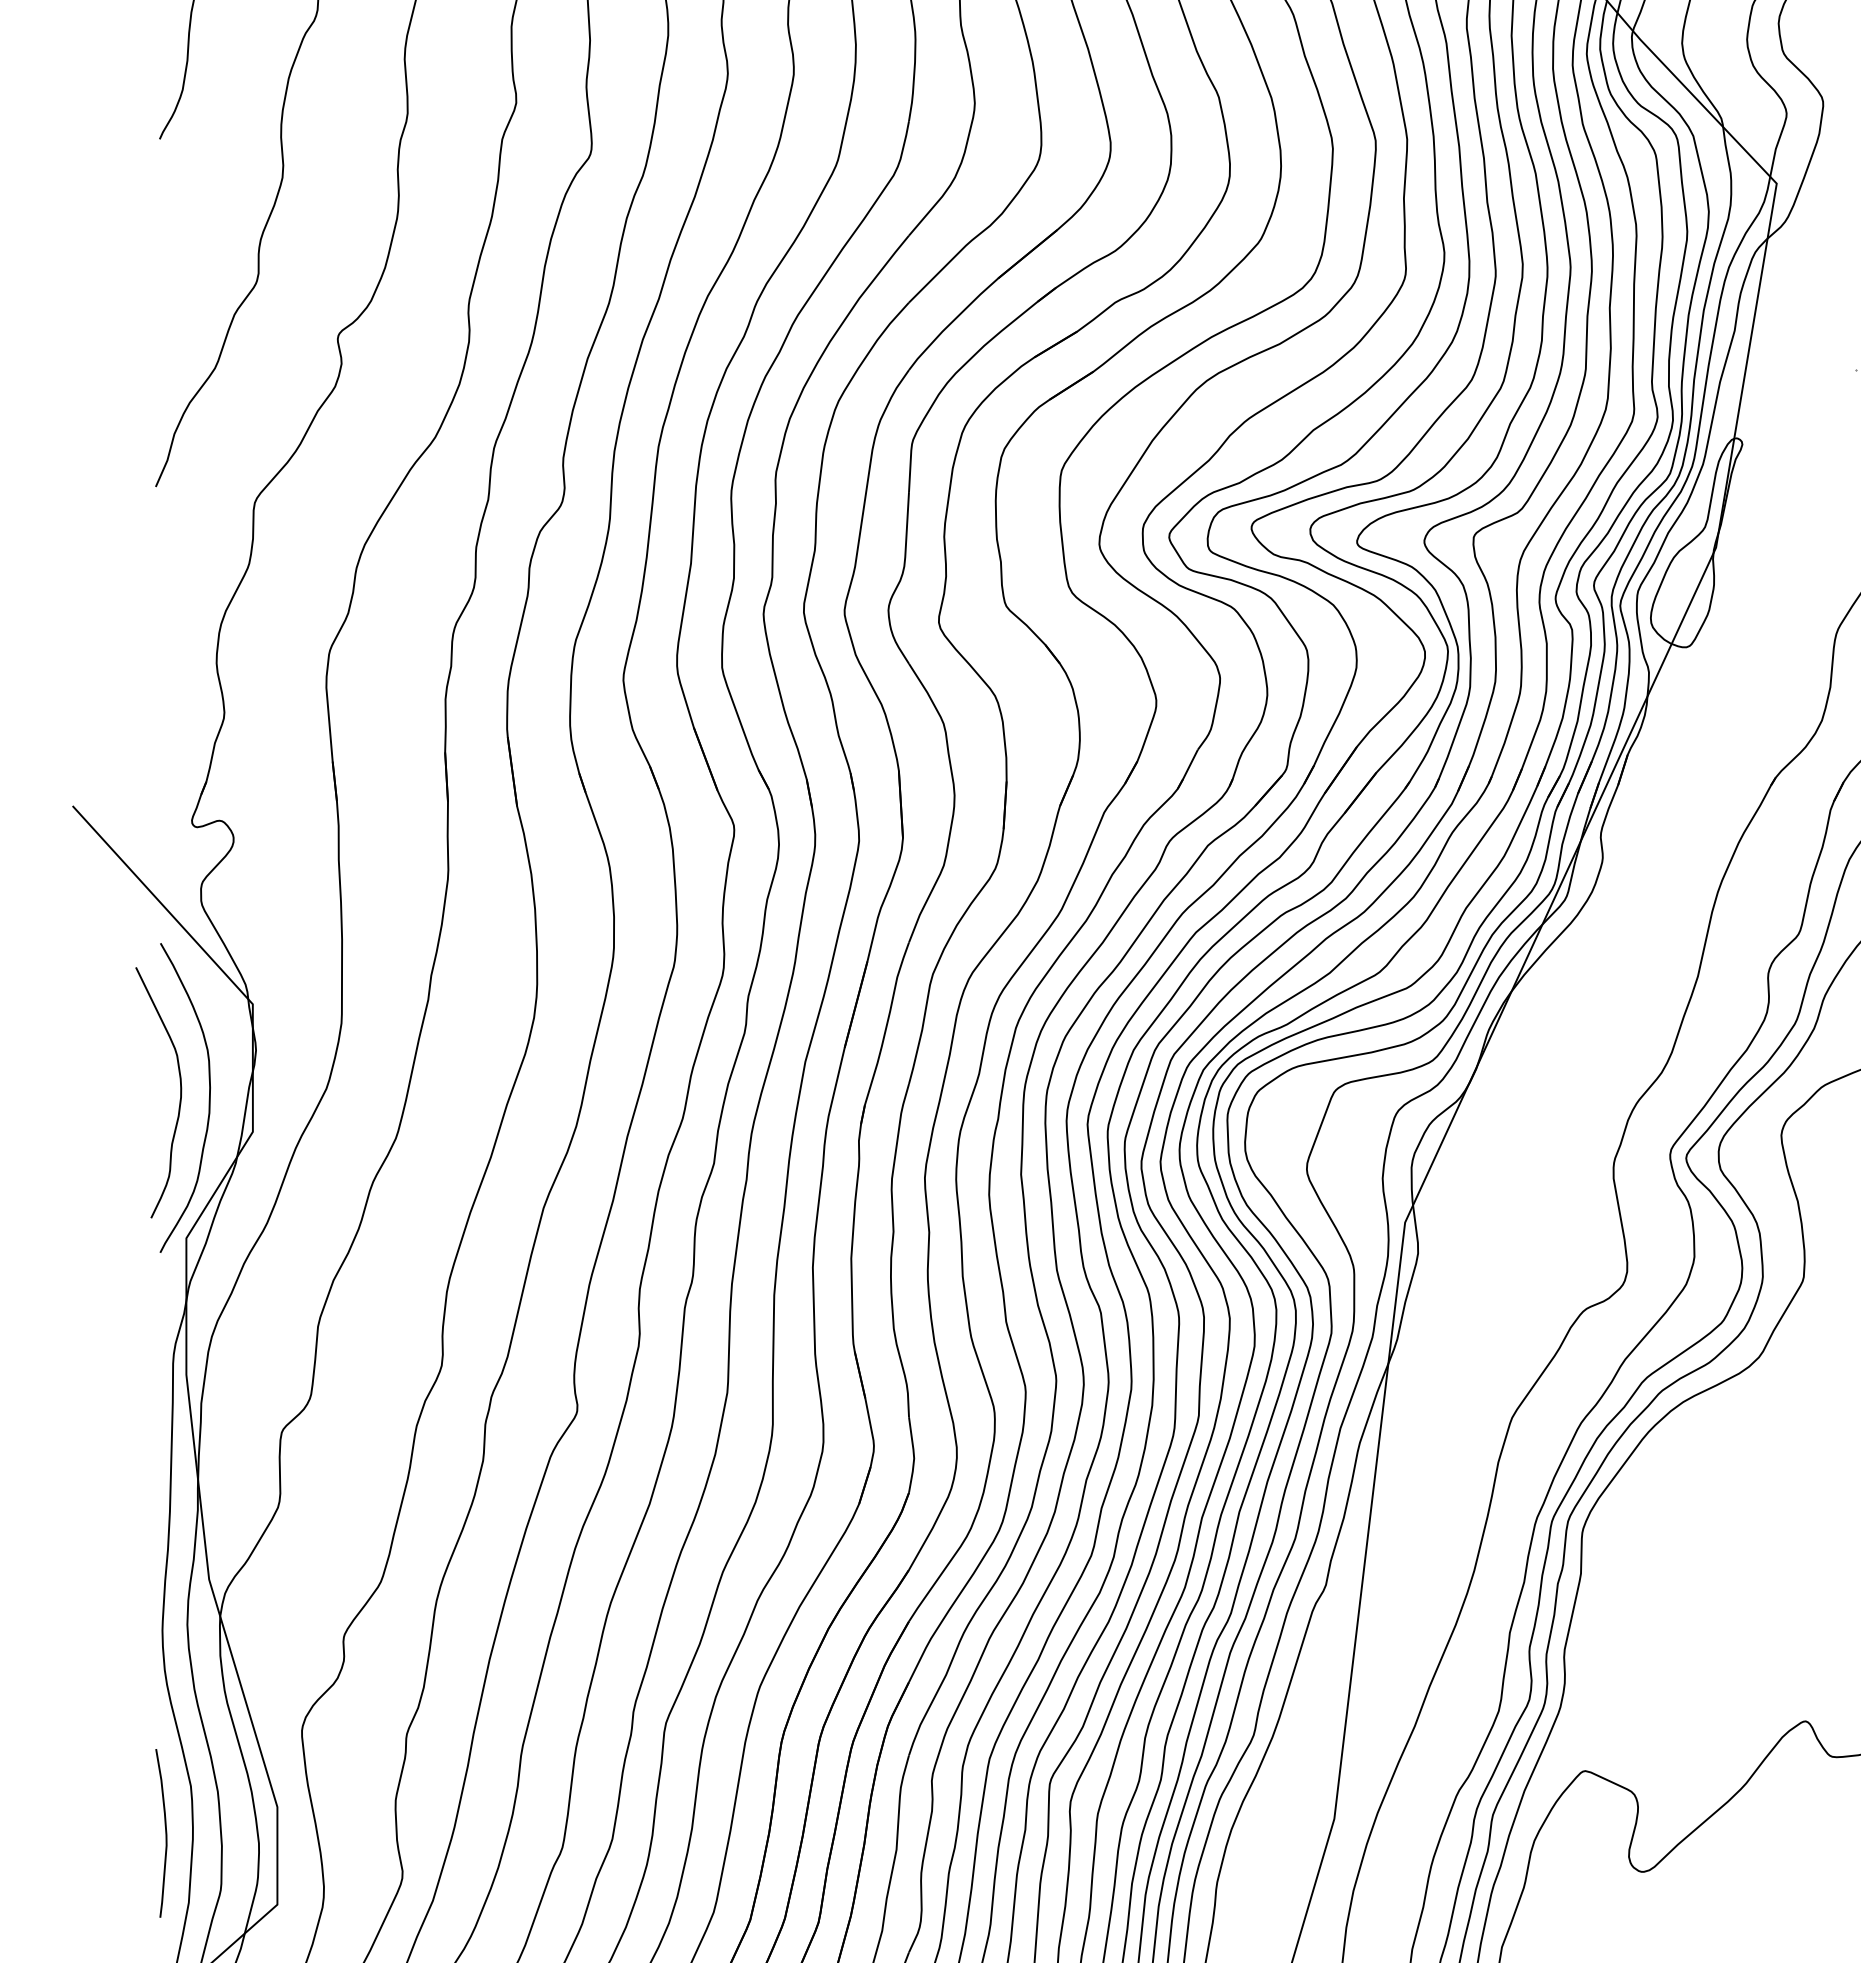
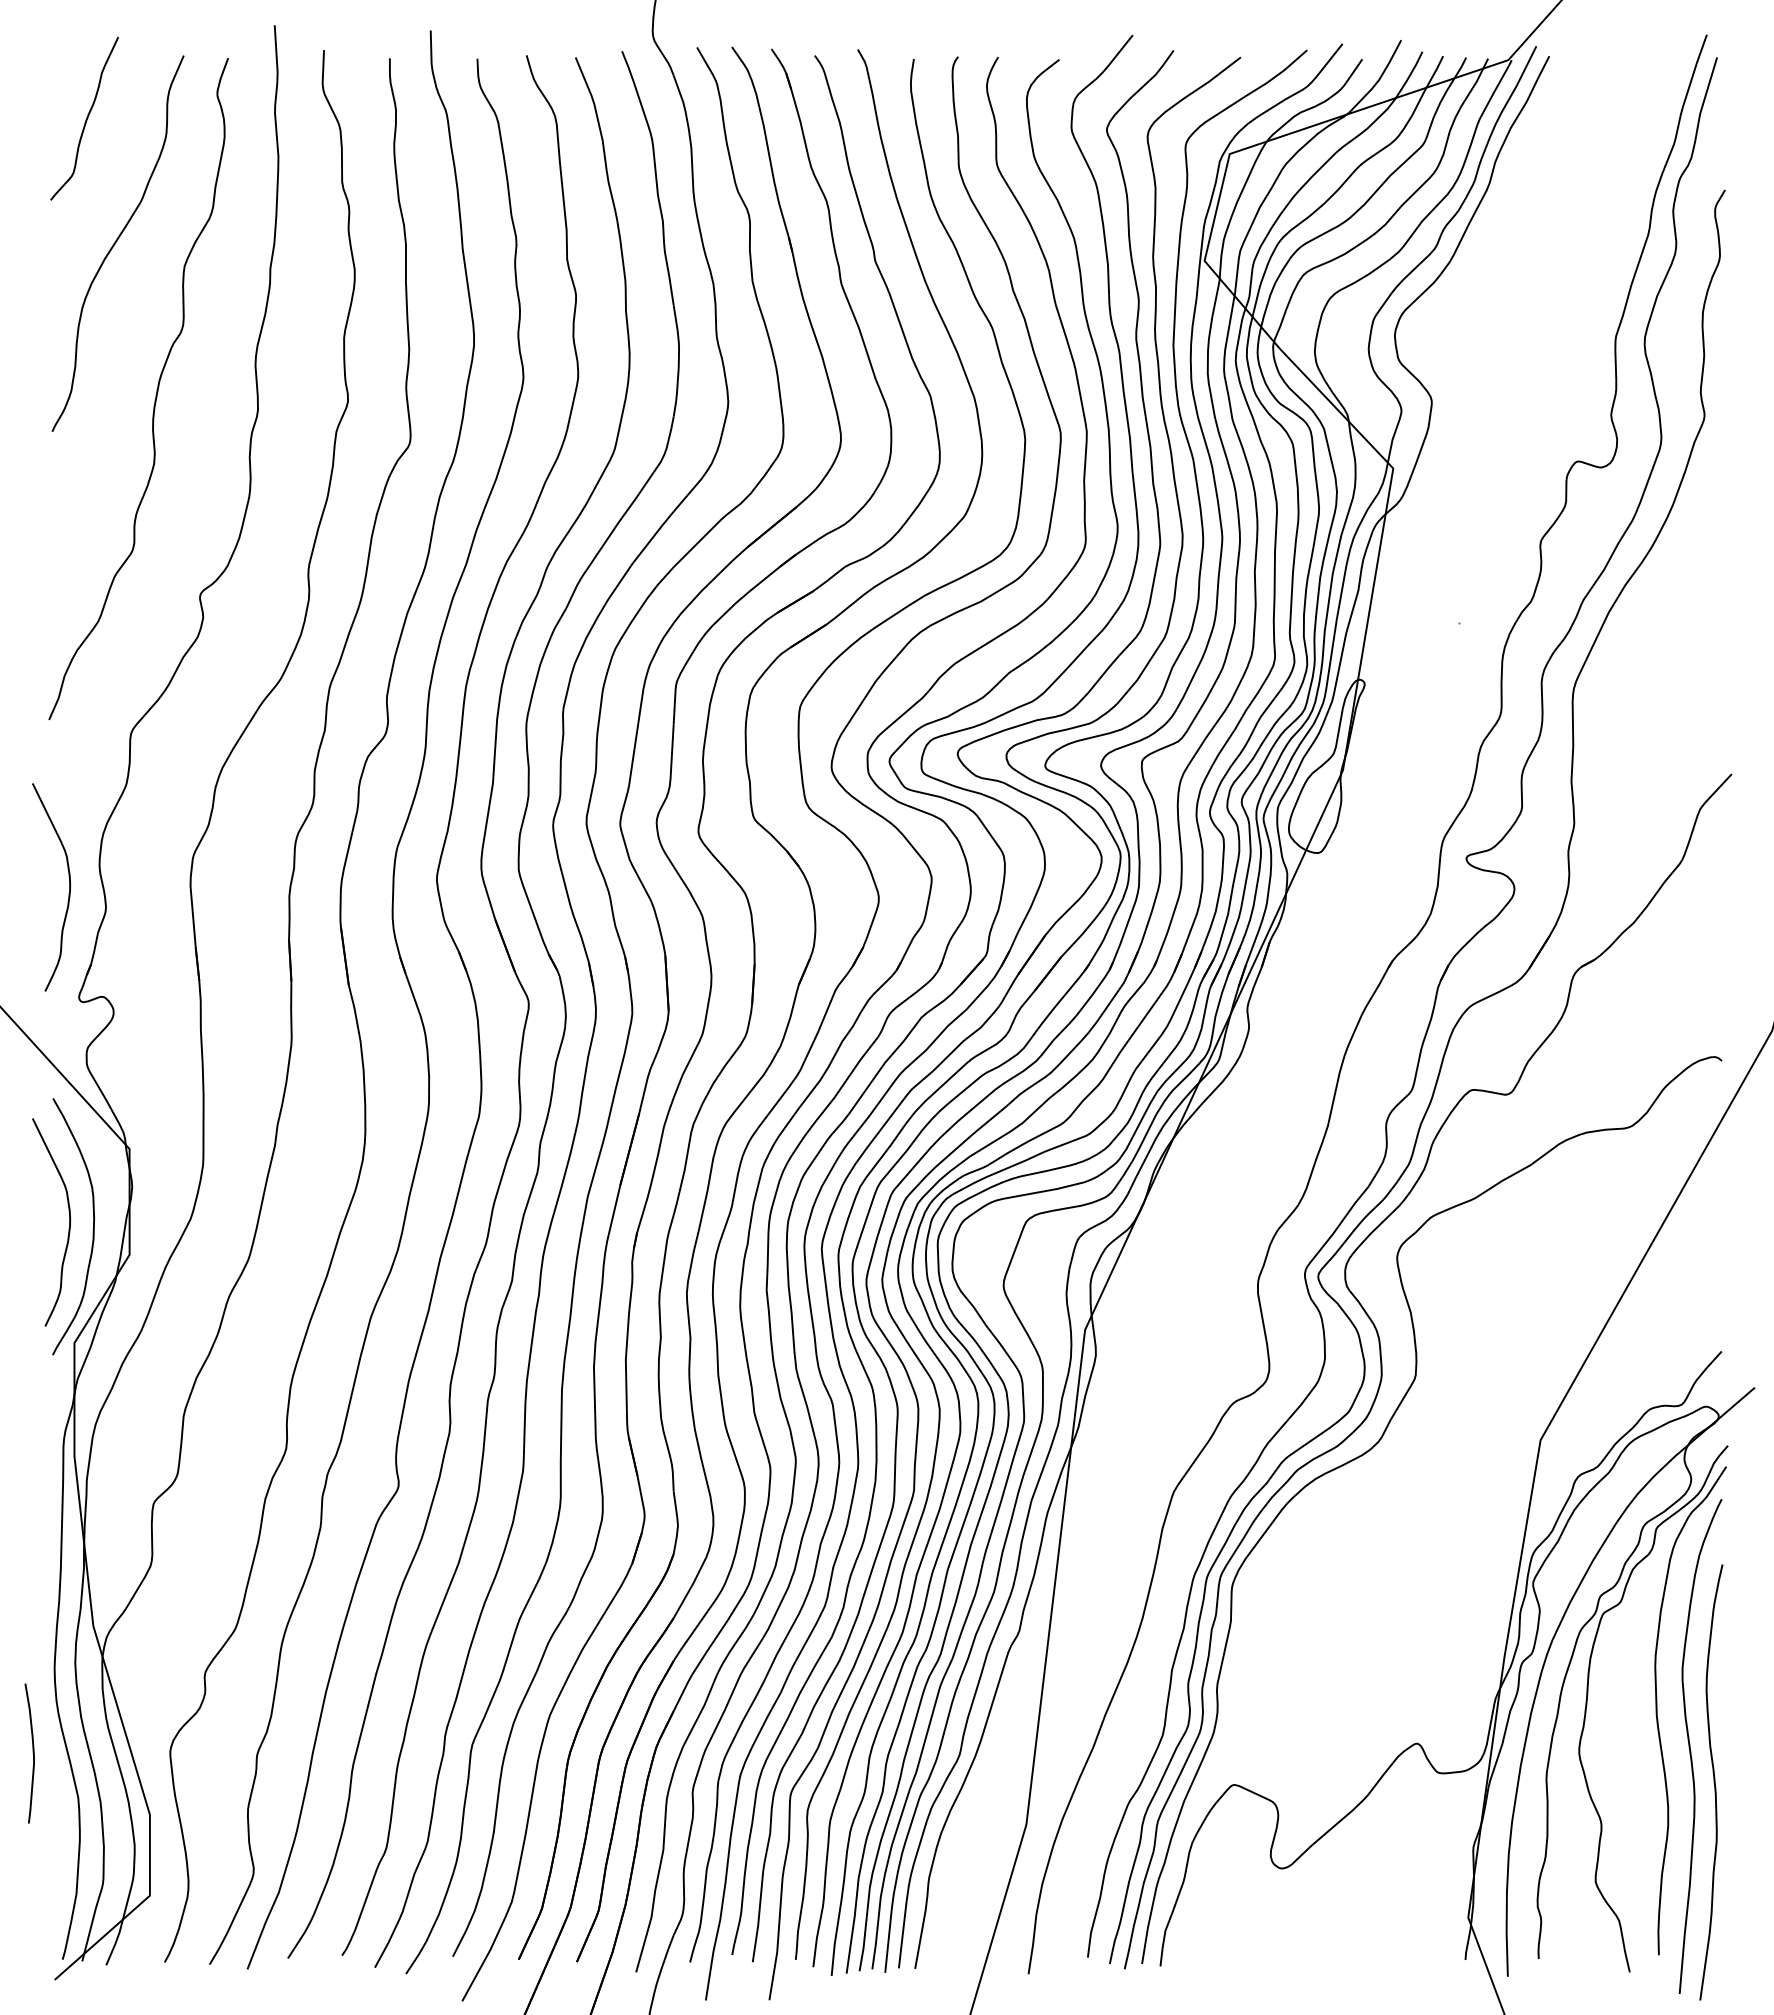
curve: (180, 688) -> (69, 887), added
curve: (164, 1833) -> (32, 1753), moved

